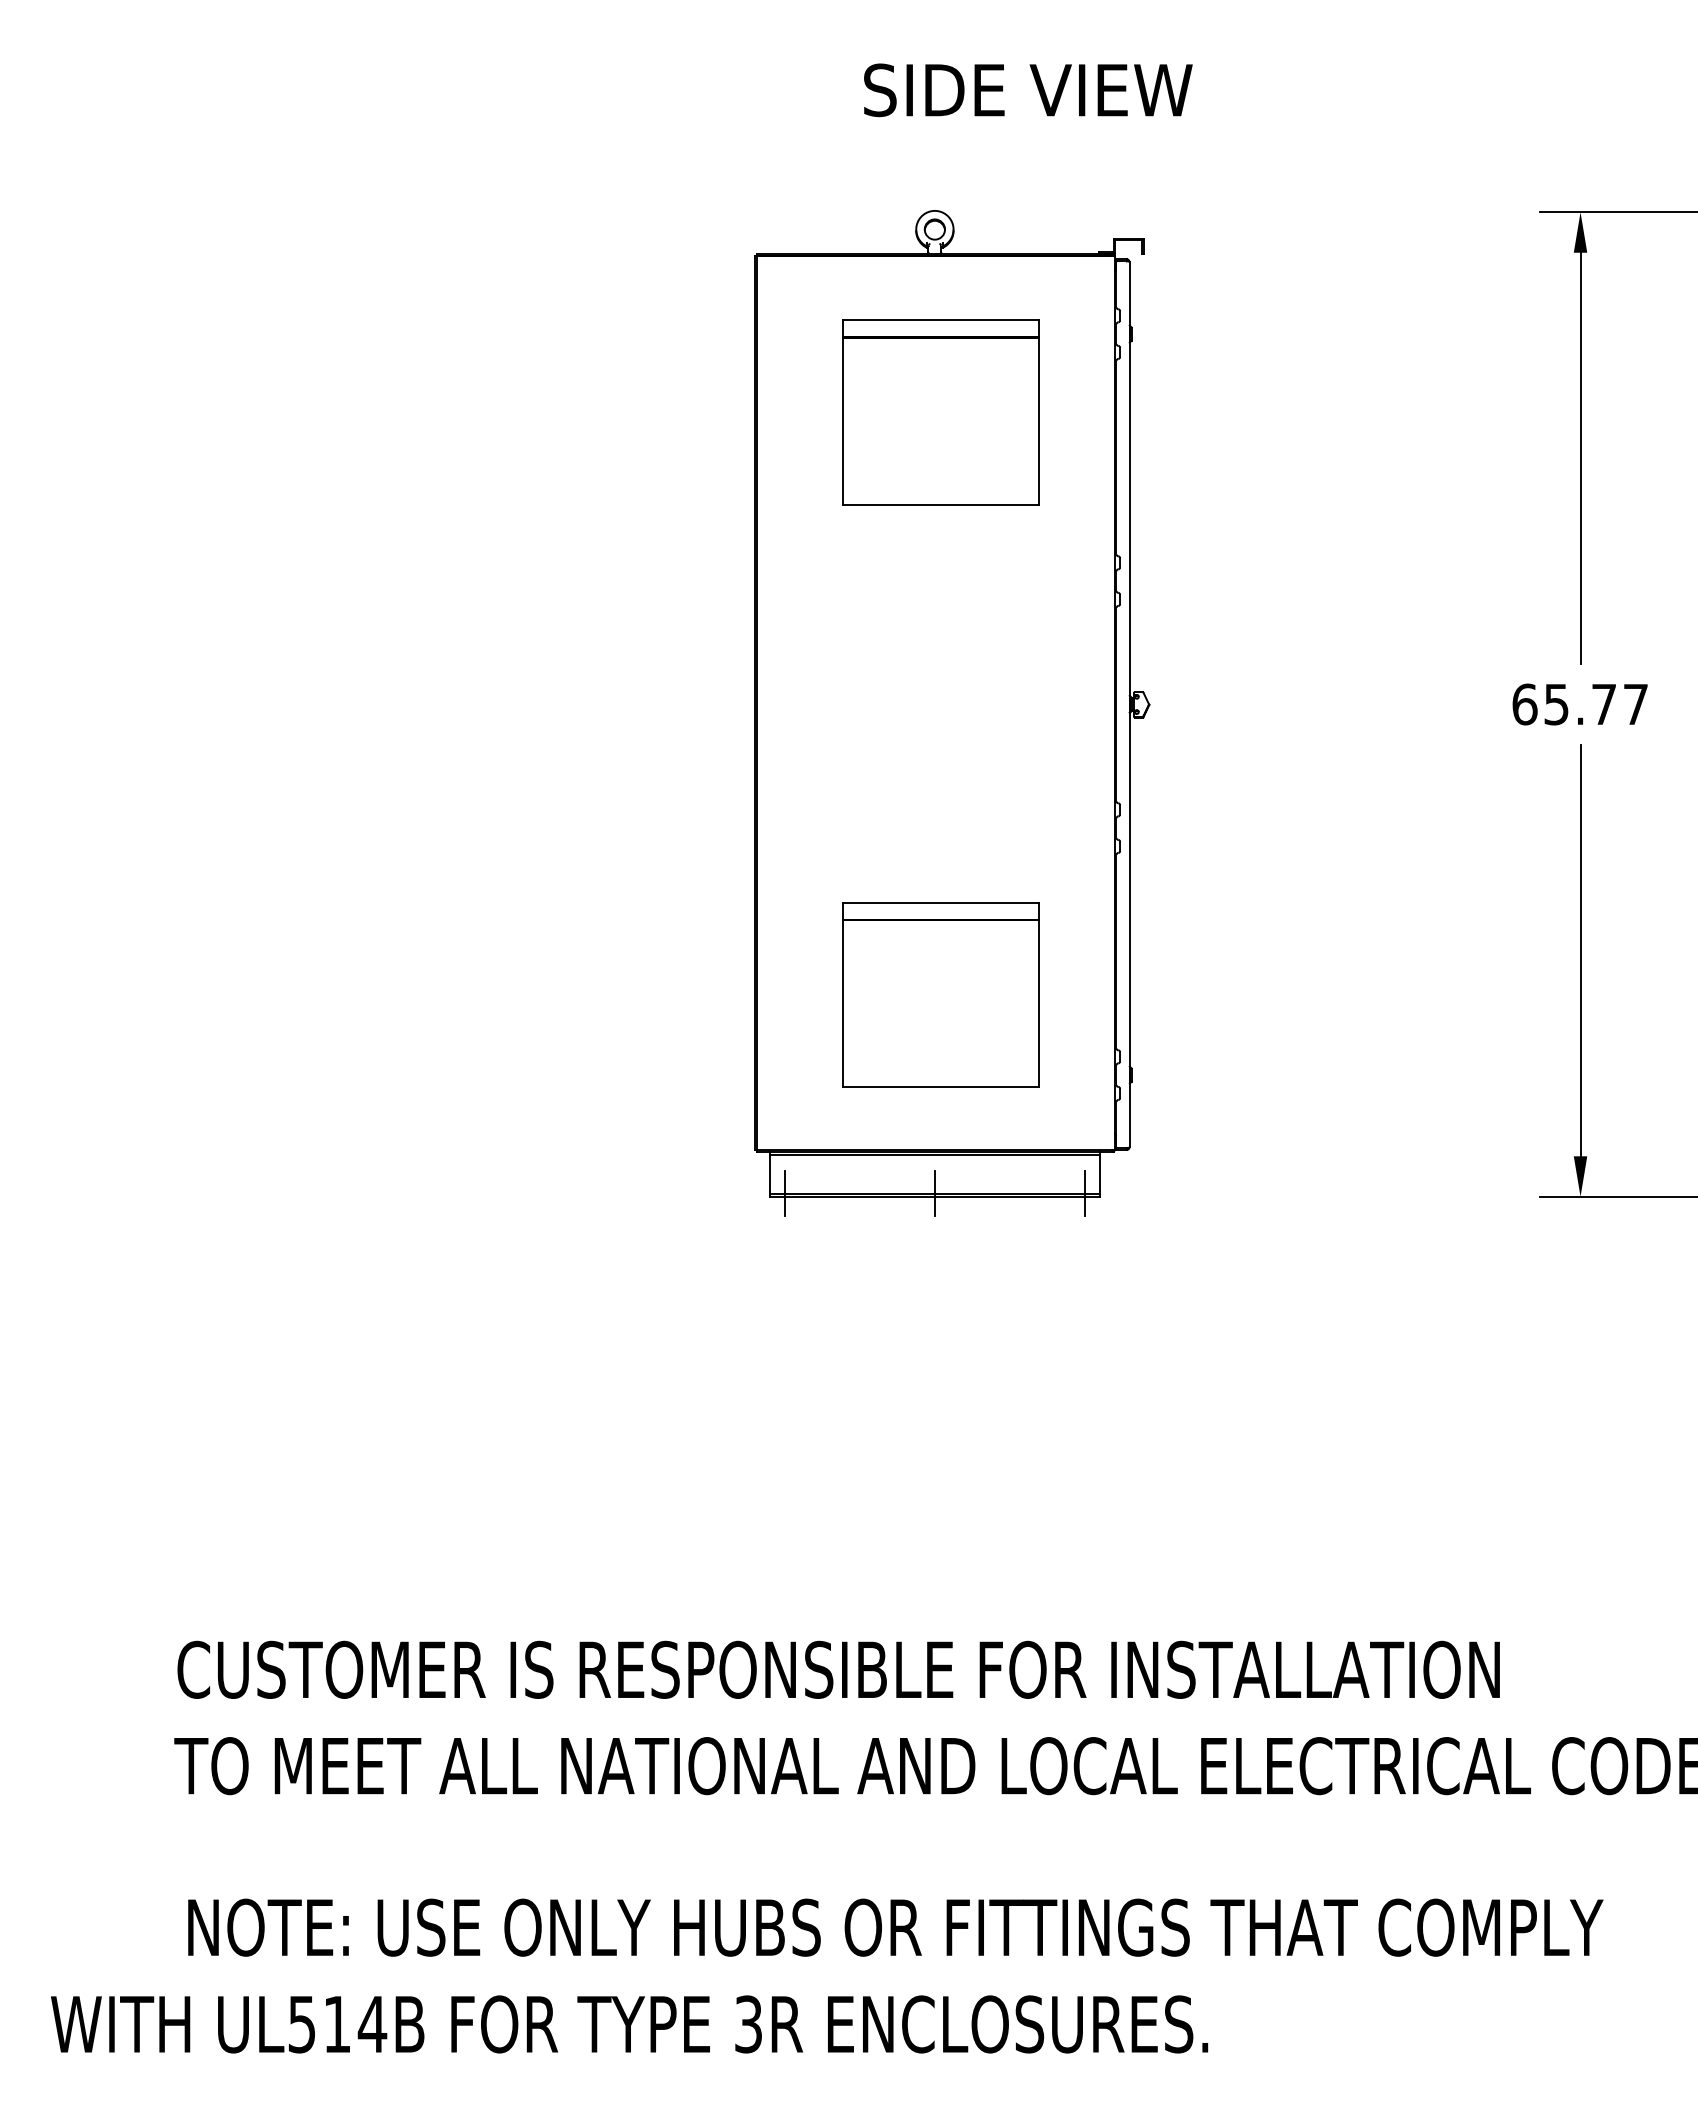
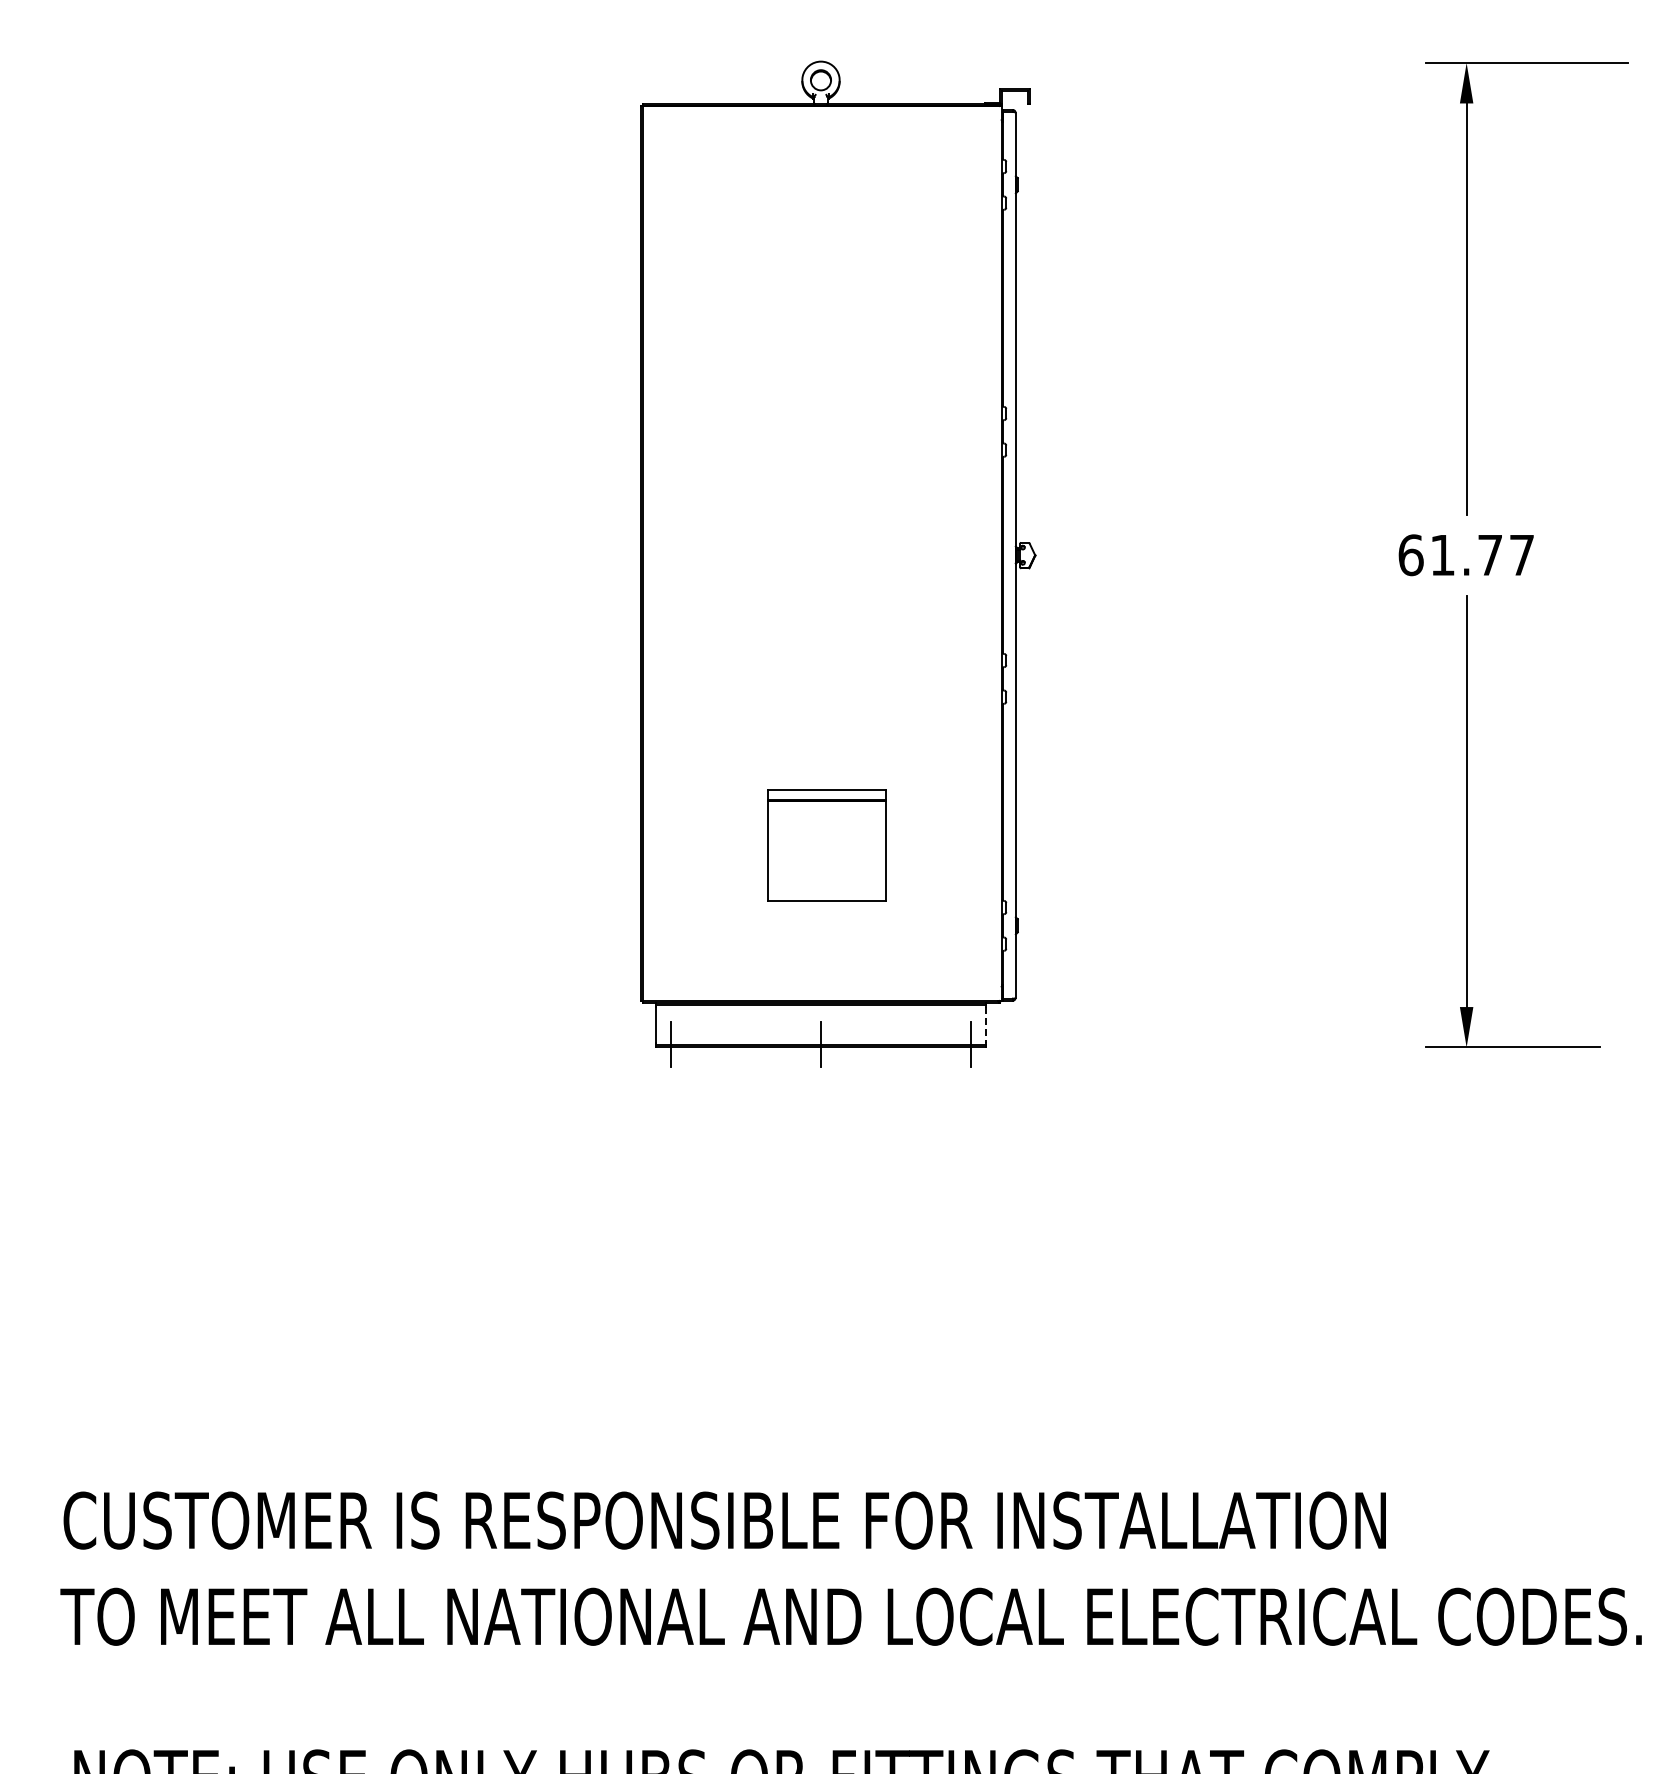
part: (940, 412) -> (826, 263), removed
text: (1556, 704) -> (1442, 555), 65.77 -> 61.77
part: (940, 994) -> (826, 845), size x0.6
line: (1099, 1174) -> (985, 1025), solid -> dashed

